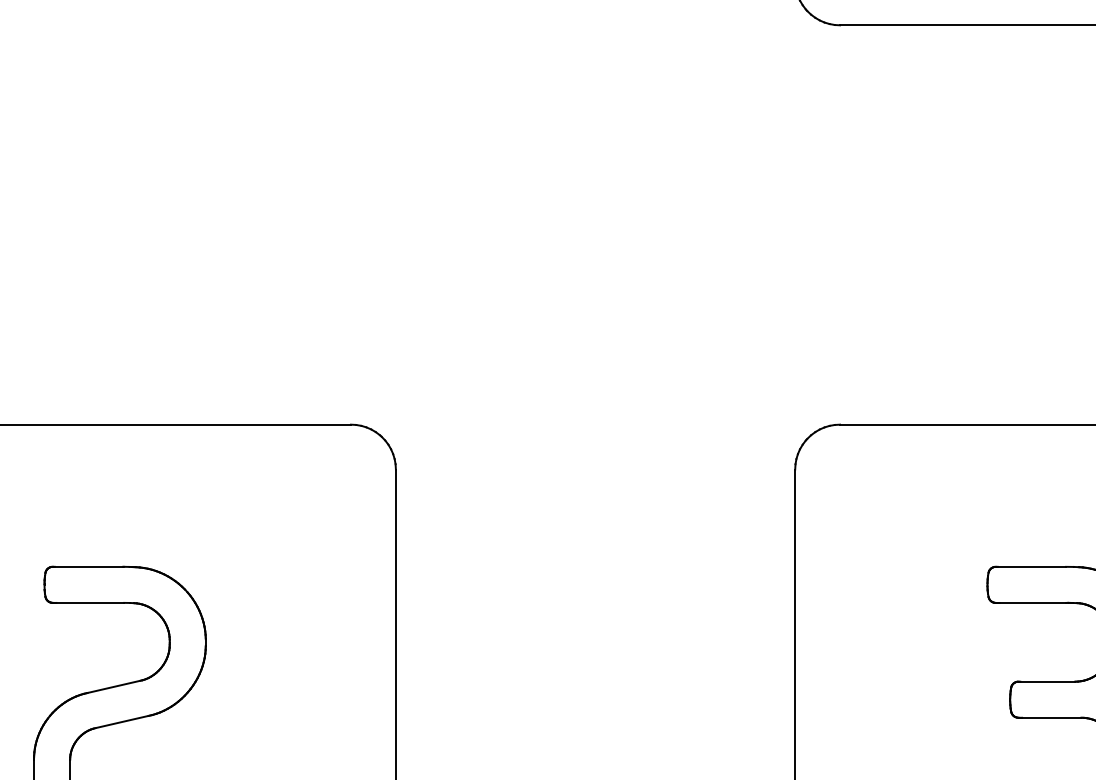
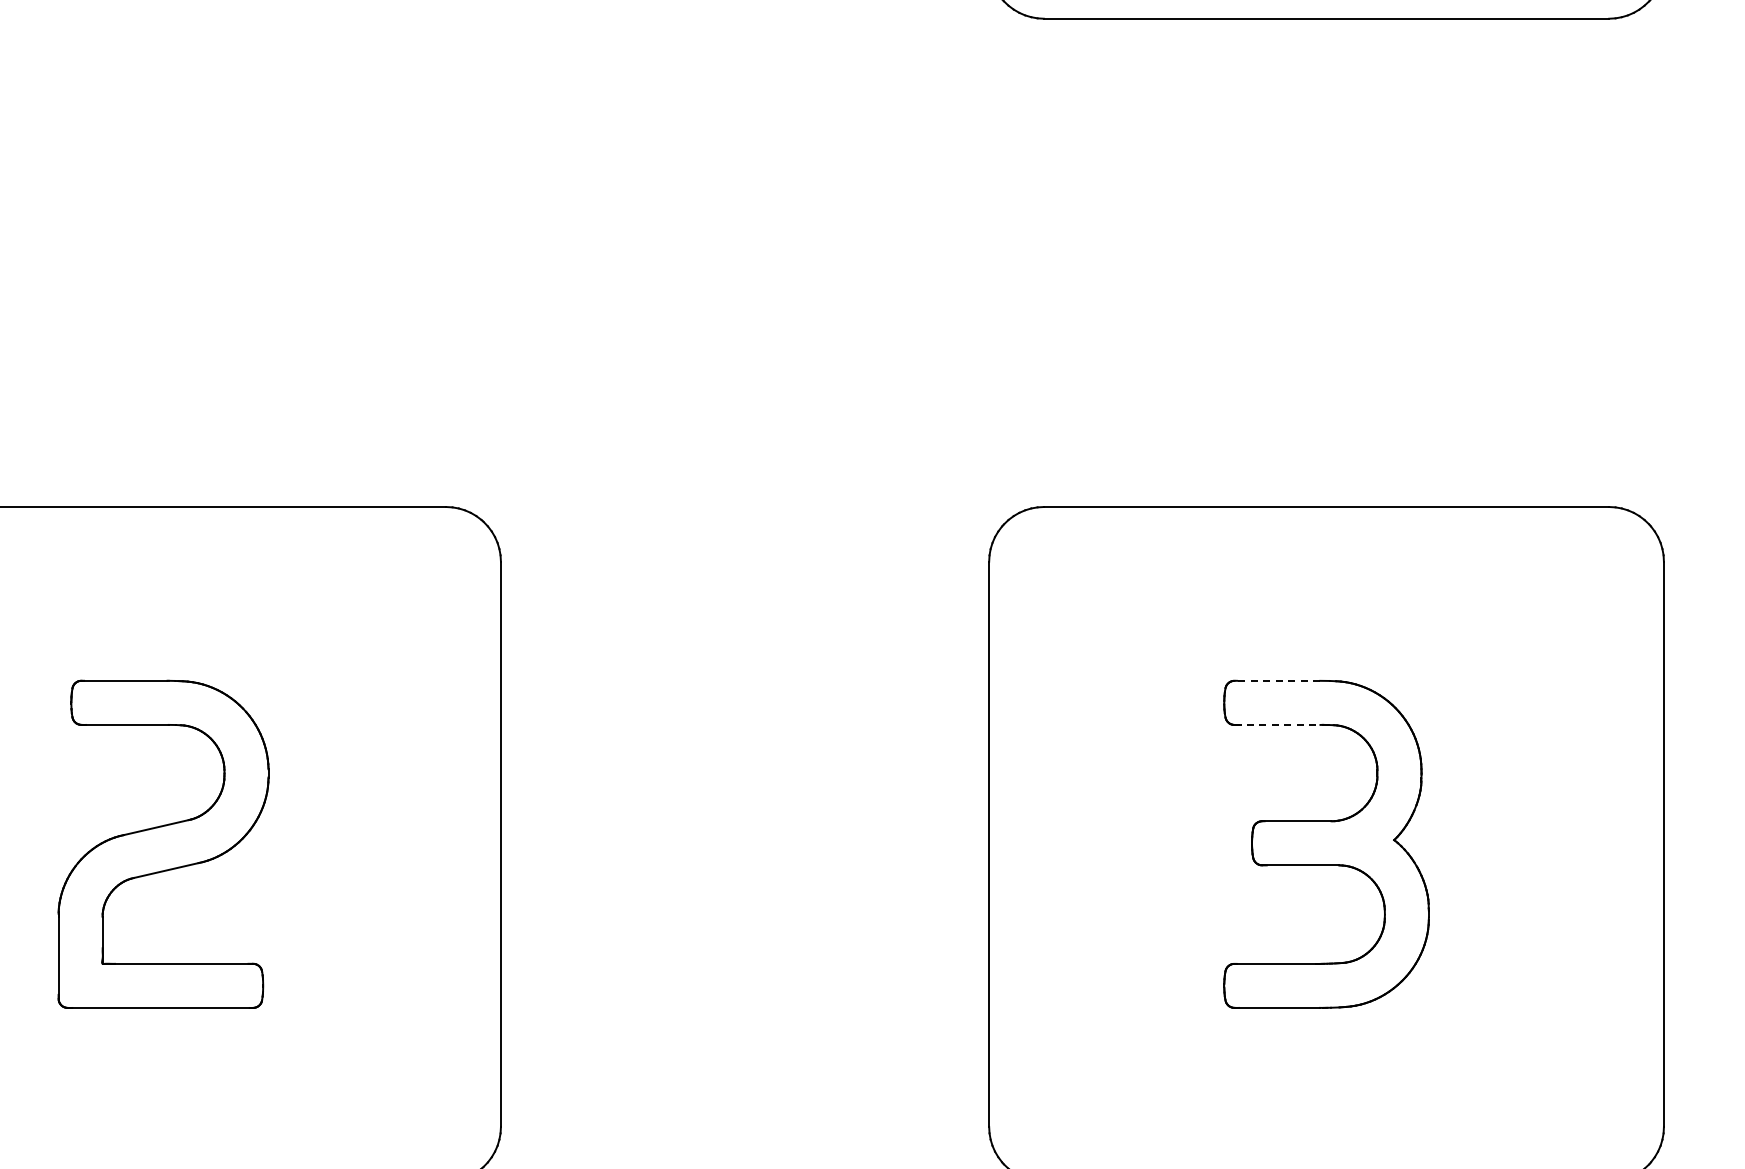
line: (1031, 566) -> (1277, 680), solid -> dashed
line: (1031, 602) -> (1277, 724), solid -> dashed

